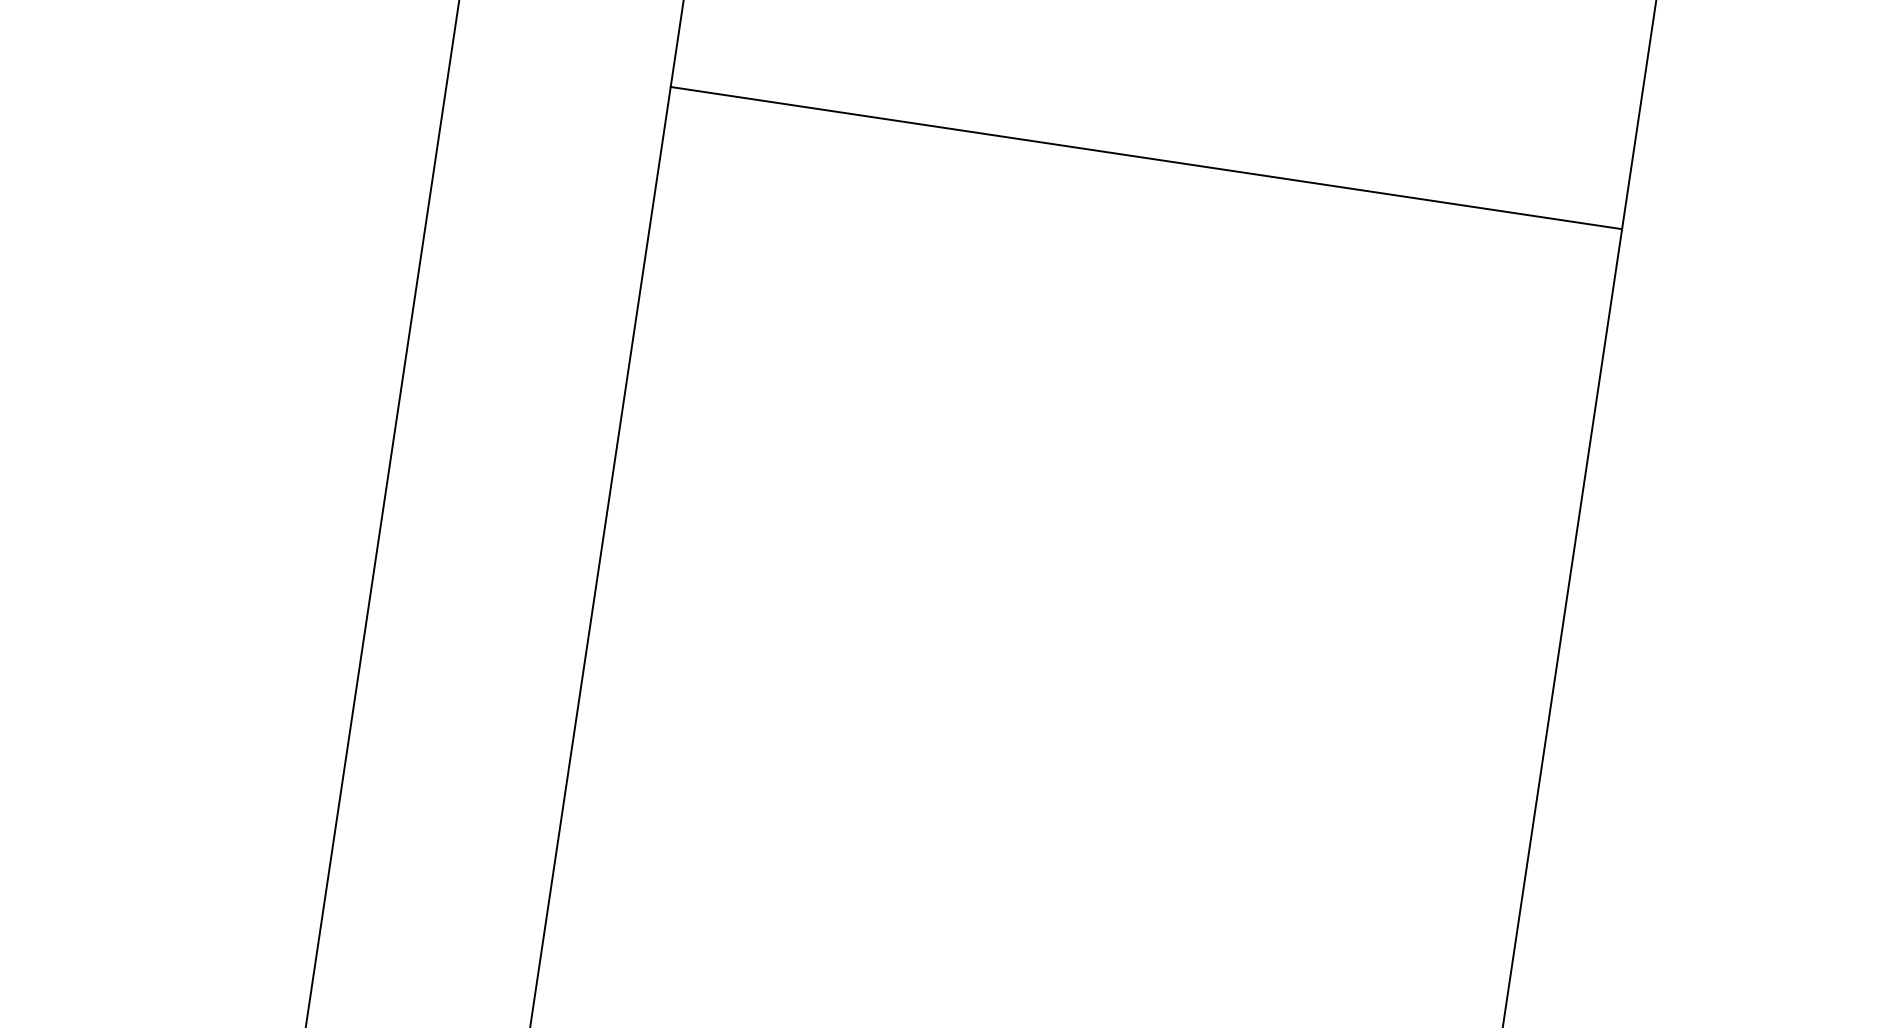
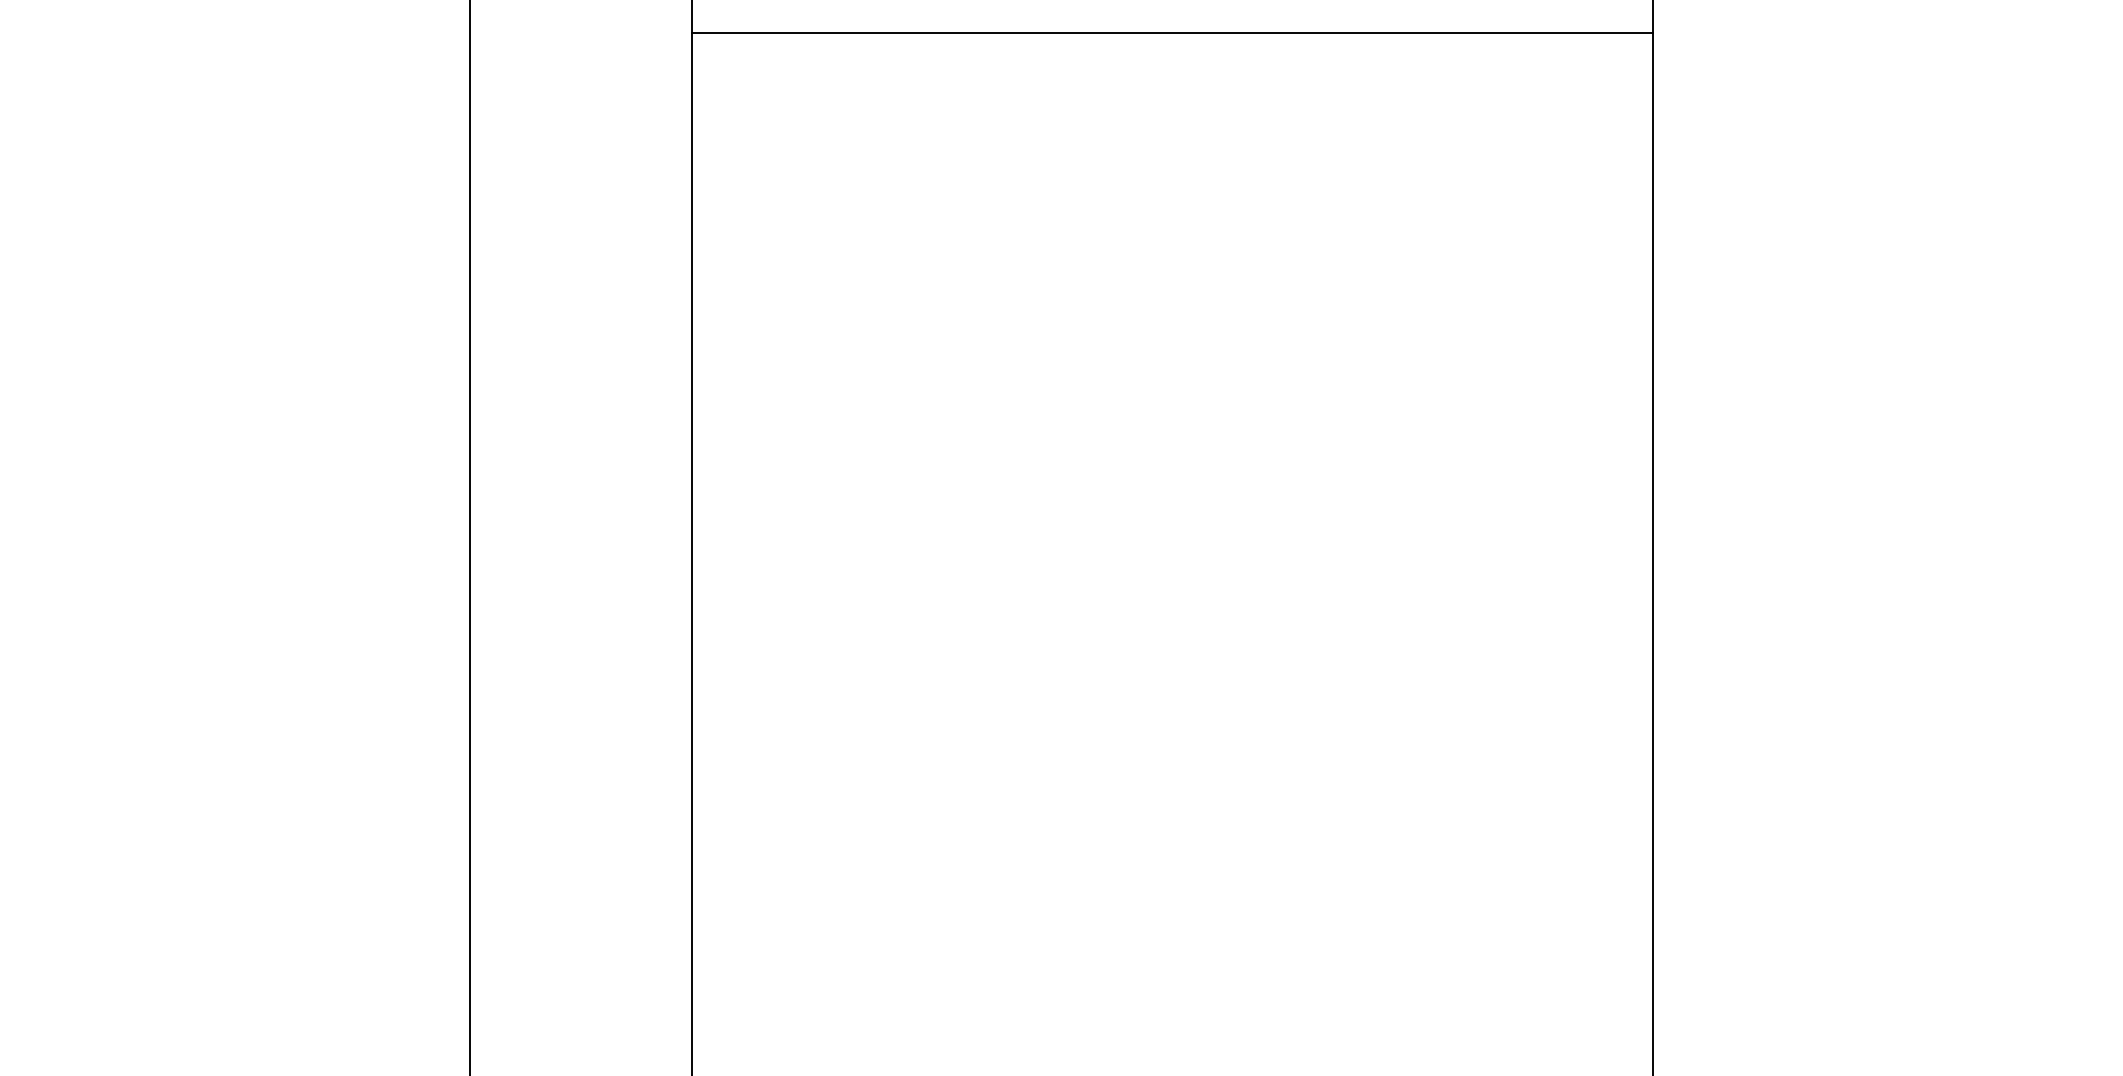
line: (1146, 158) -> (1172, 33), moved

